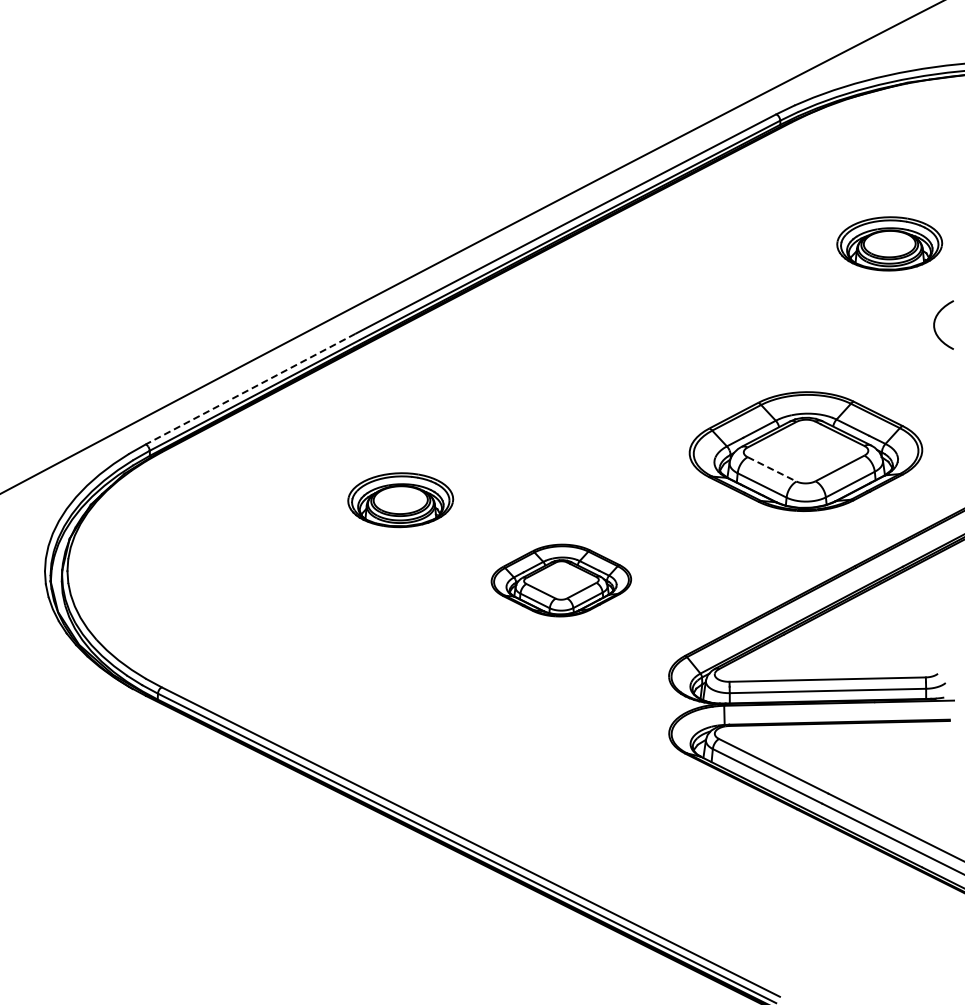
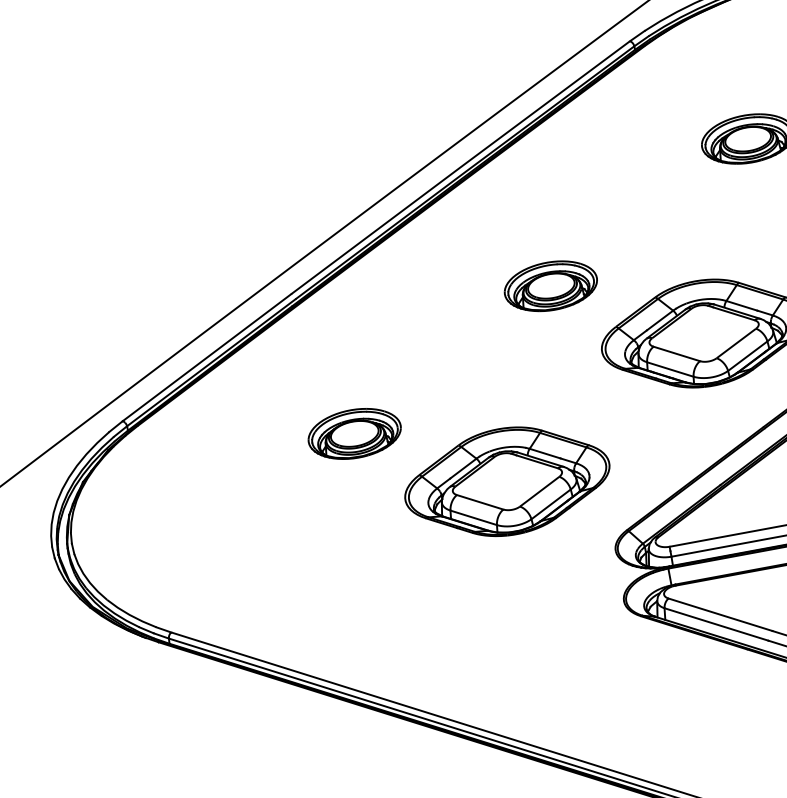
part: (644, 371) -> (550, 286), added
line: (250, 389) -> (206, 358), dashed -> solid
line: (772, 469) -> (677, 354), dashed -> solid
part: (561, 580) -> (507, 481), size x1.67

